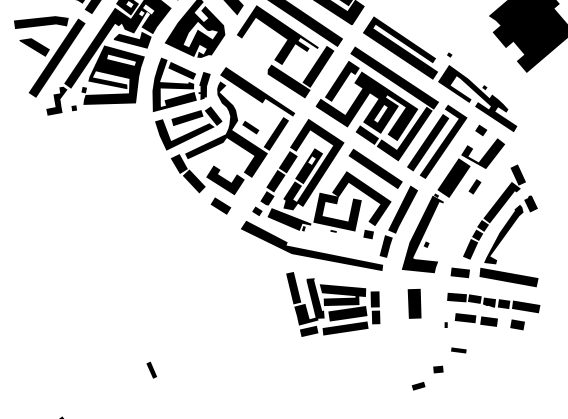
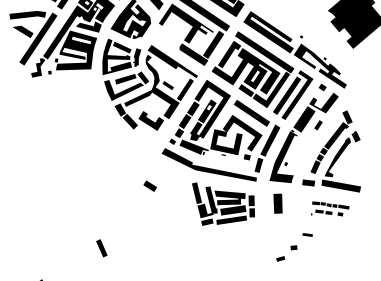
part: (219, 205) -> (149, 185), moved
part: (492, 310) -> (330, 208), size x0.6
part: (151, 369) -> (101, 247), size x1.6

